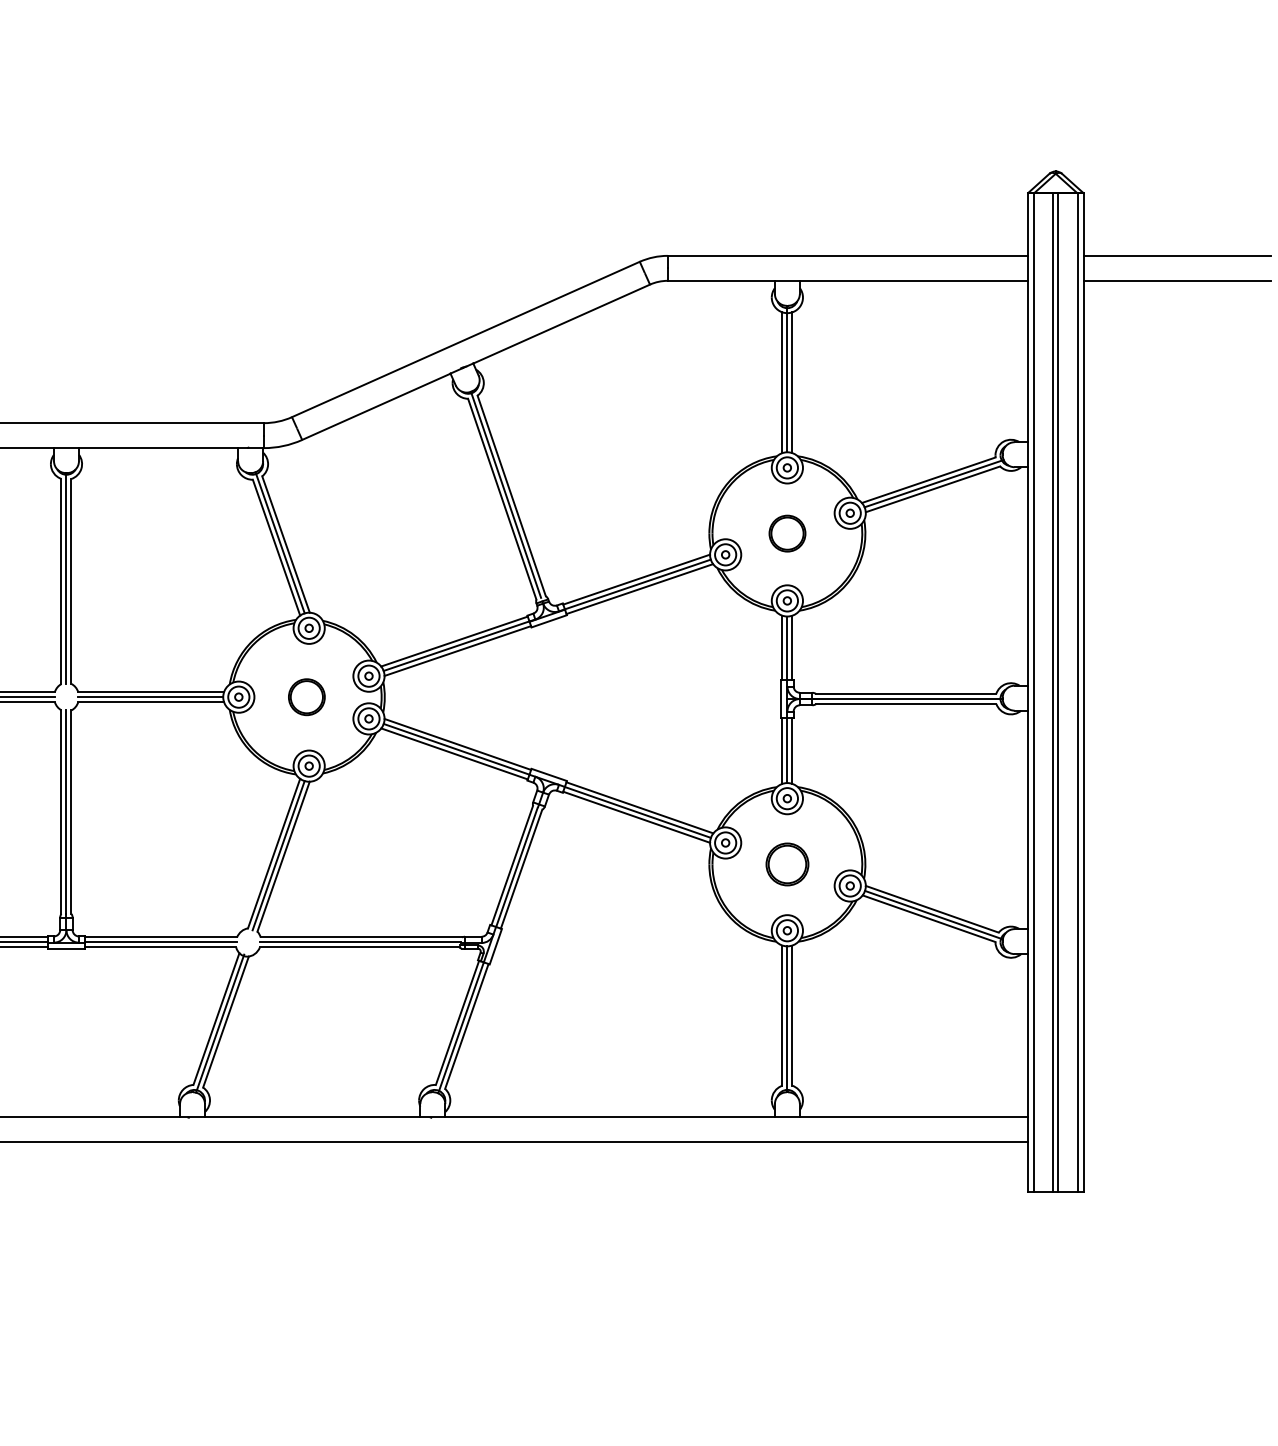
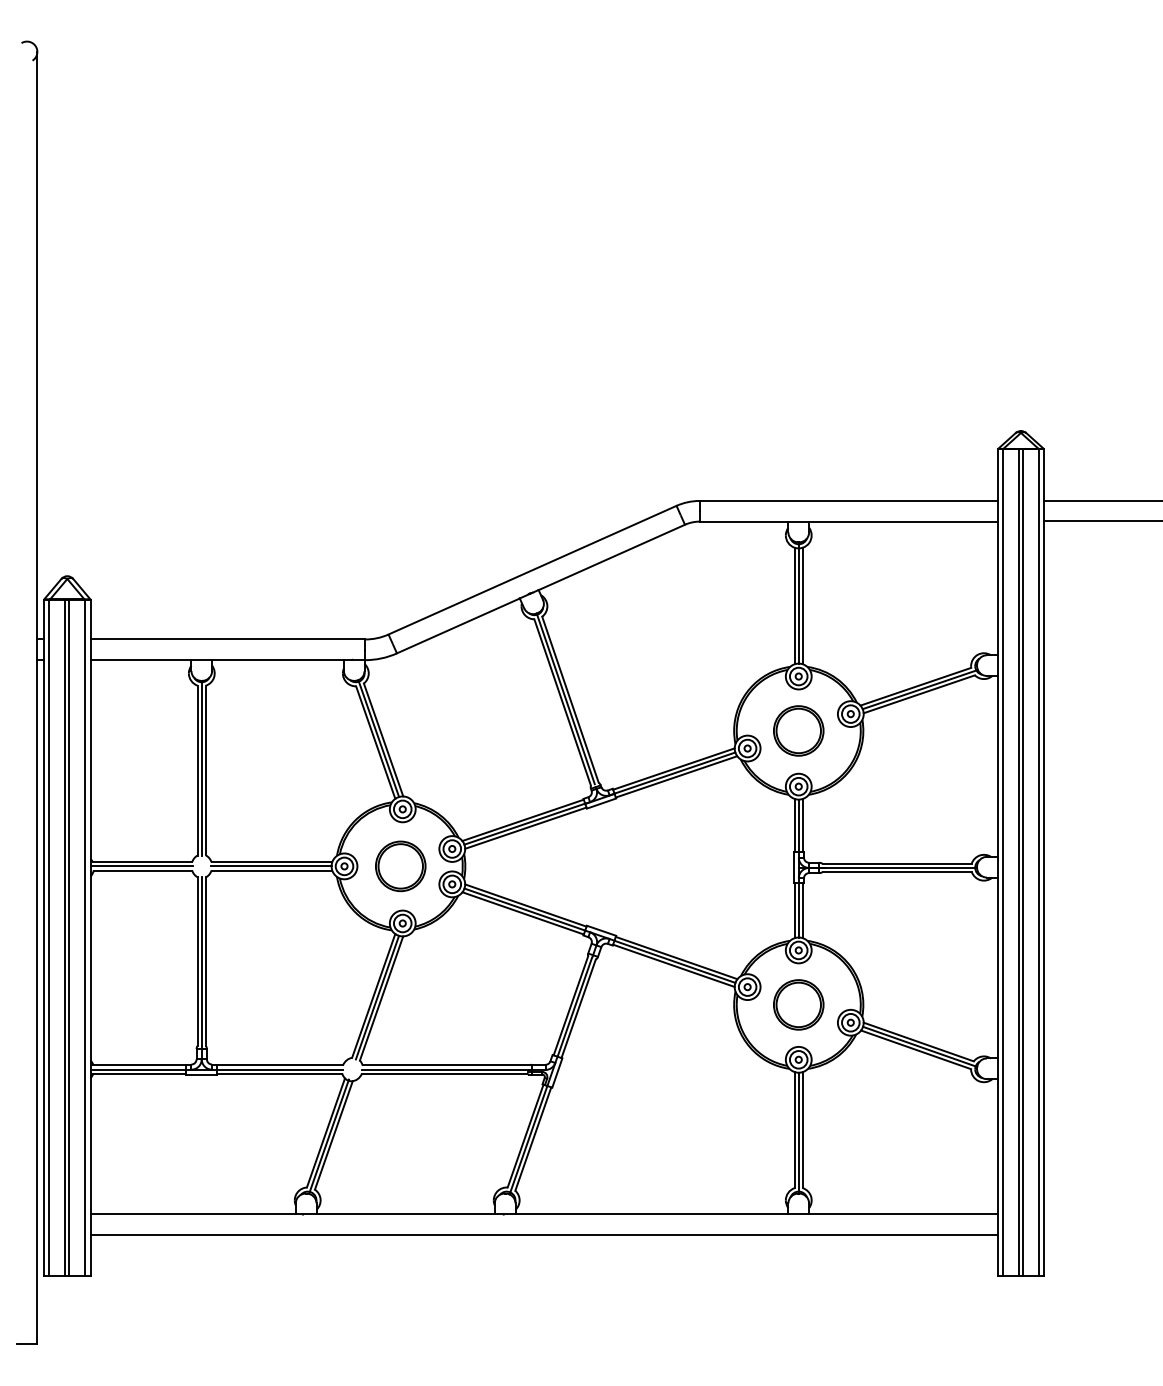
part: (787, 533) -> (798, 730), size x1.67
part: (306, 697) -> (400, 866), size x1.67
part: (787, 863) -> (798, 1004), size x1.43

